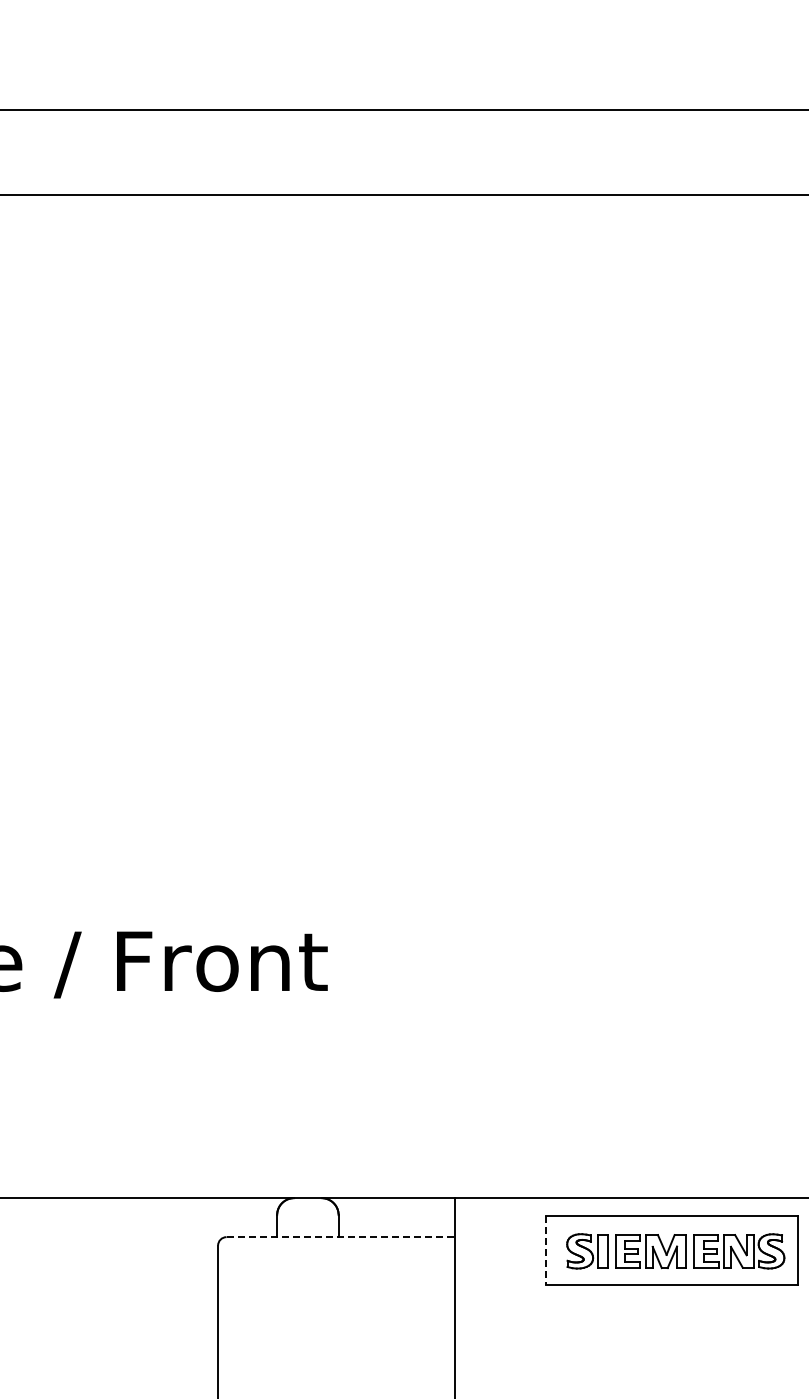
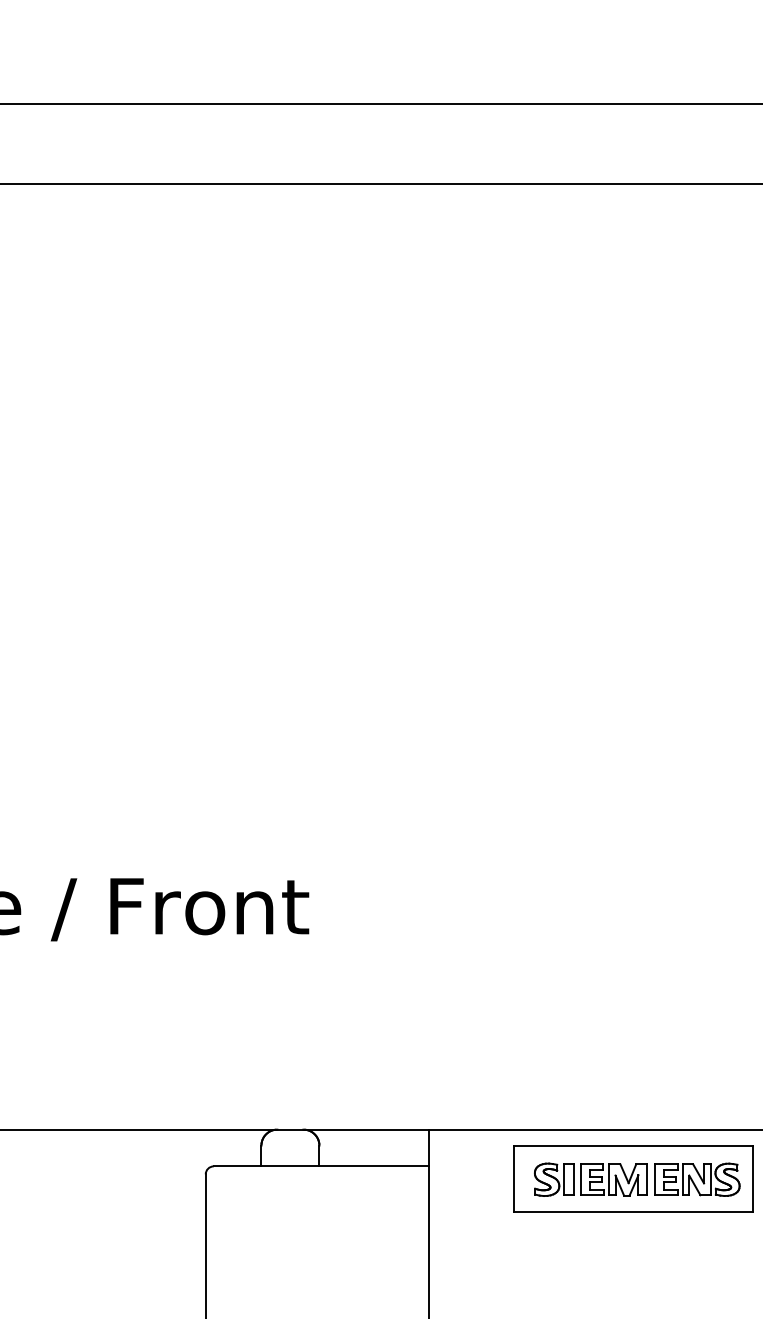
line: (341, 1237) -> (322, 1166), dashed -> solid
line: (545, 1250) -> (514, 1178), dashed -> solid

